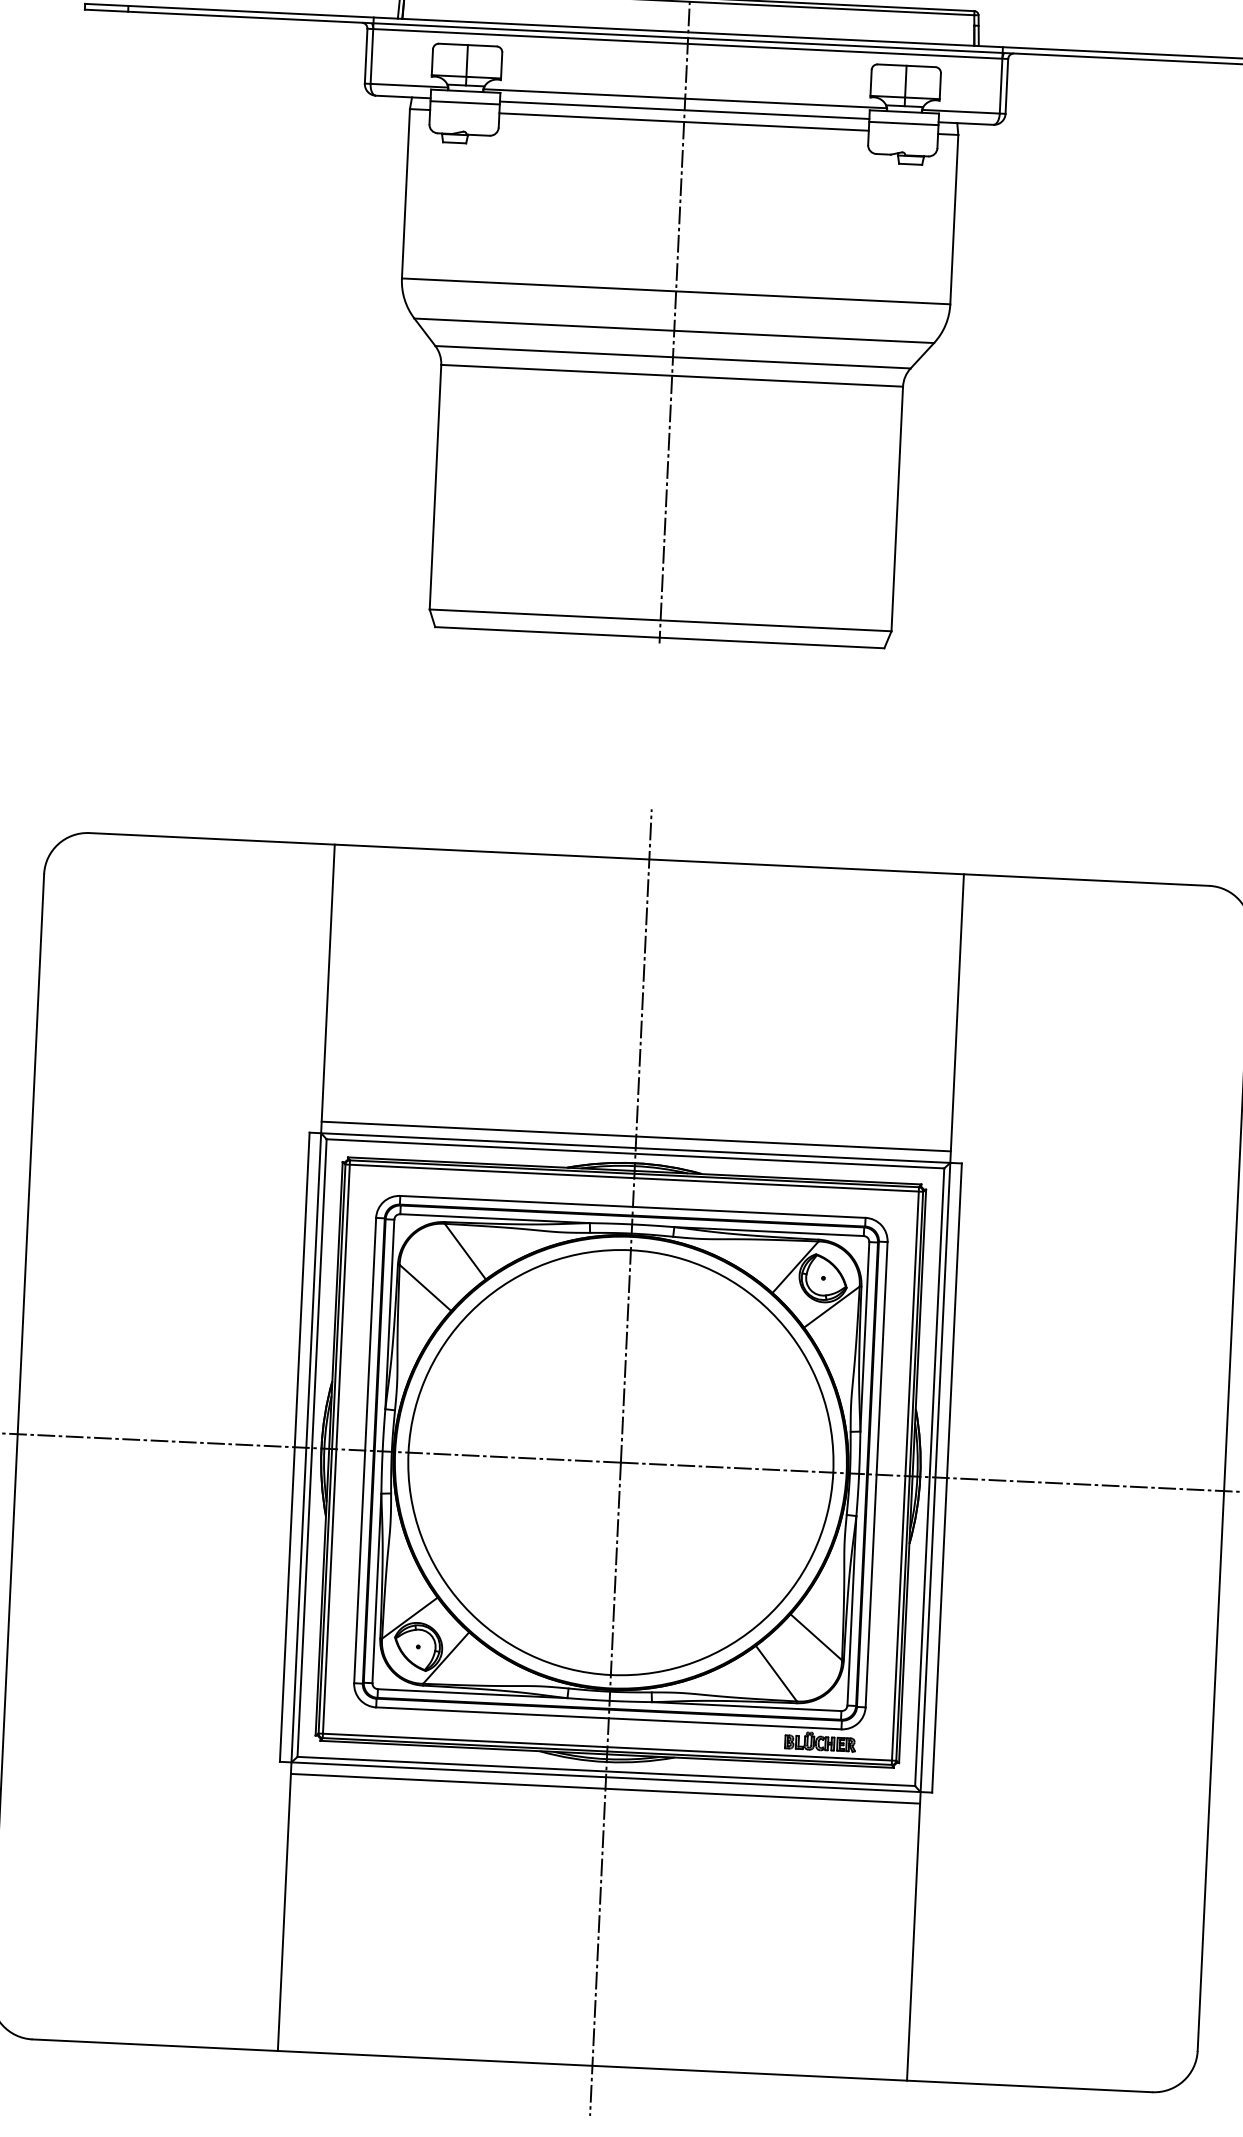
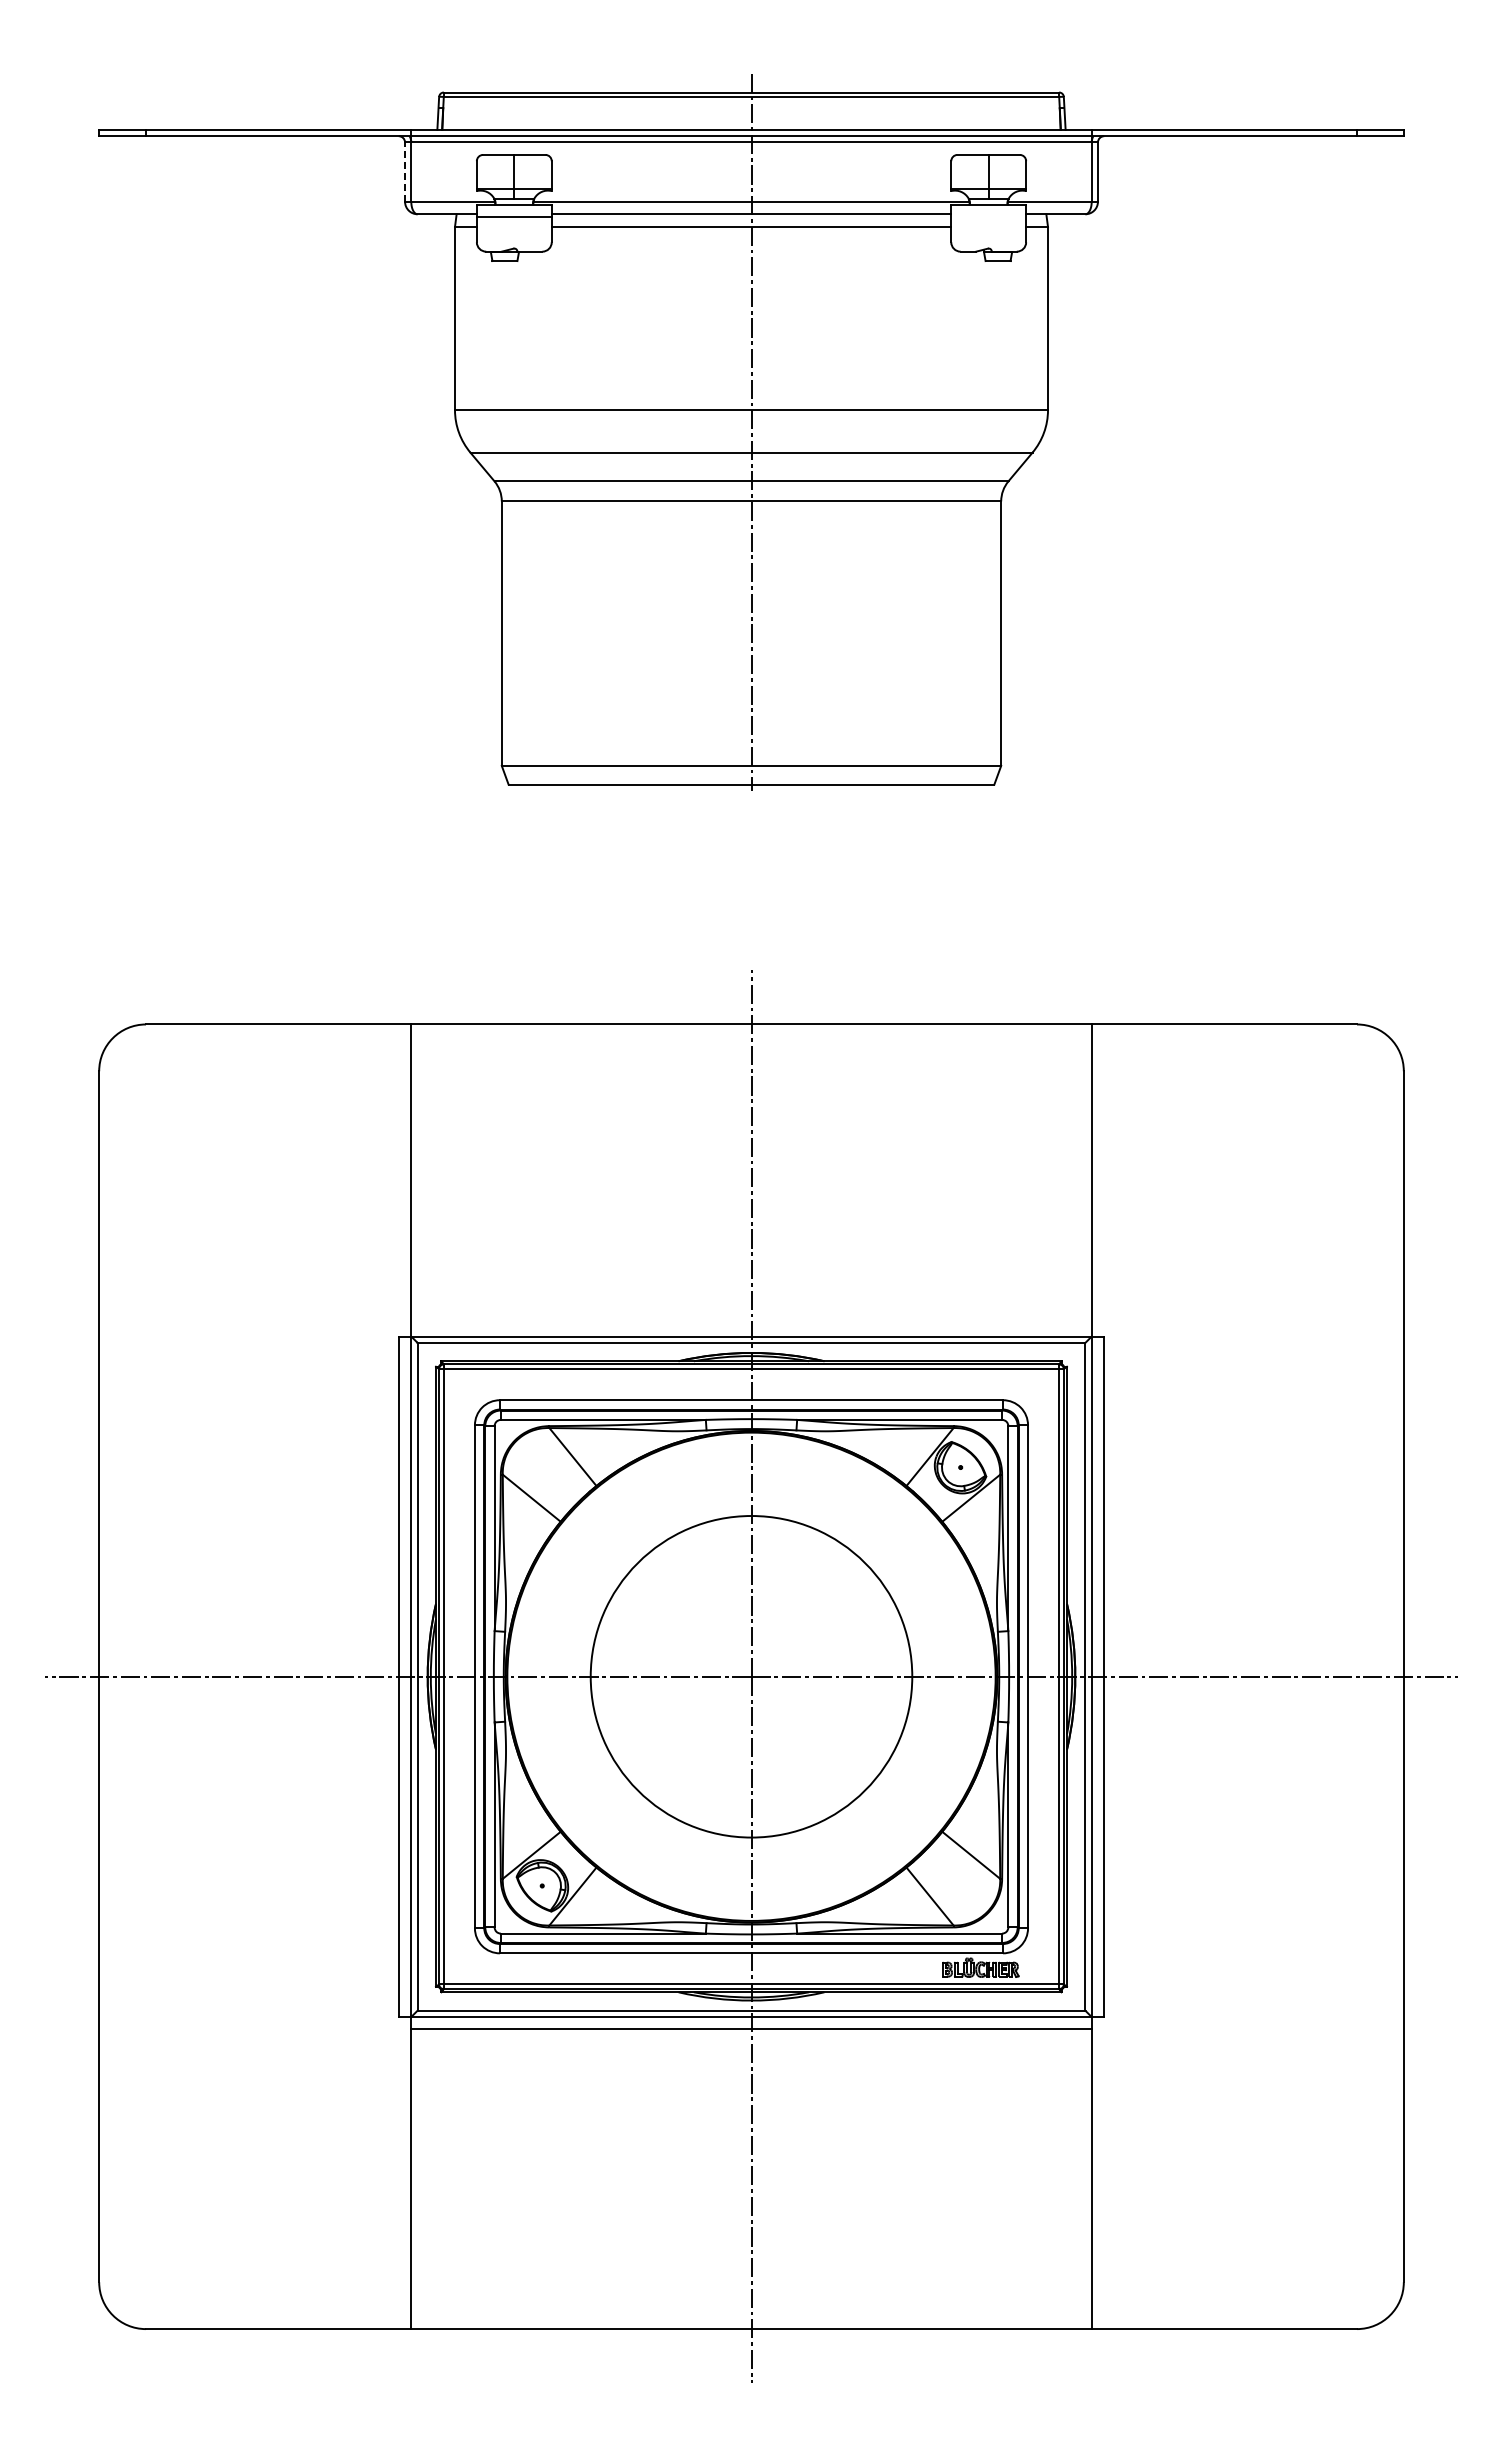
line: (366, 56) -> (405, 172), solid -> dashed
line: (903, 123) -> (988, 217), removed
line: (636, 1136) -> (751, 1324), removed
circle: (620, 1462) -> (751, 1676), size x0.7

